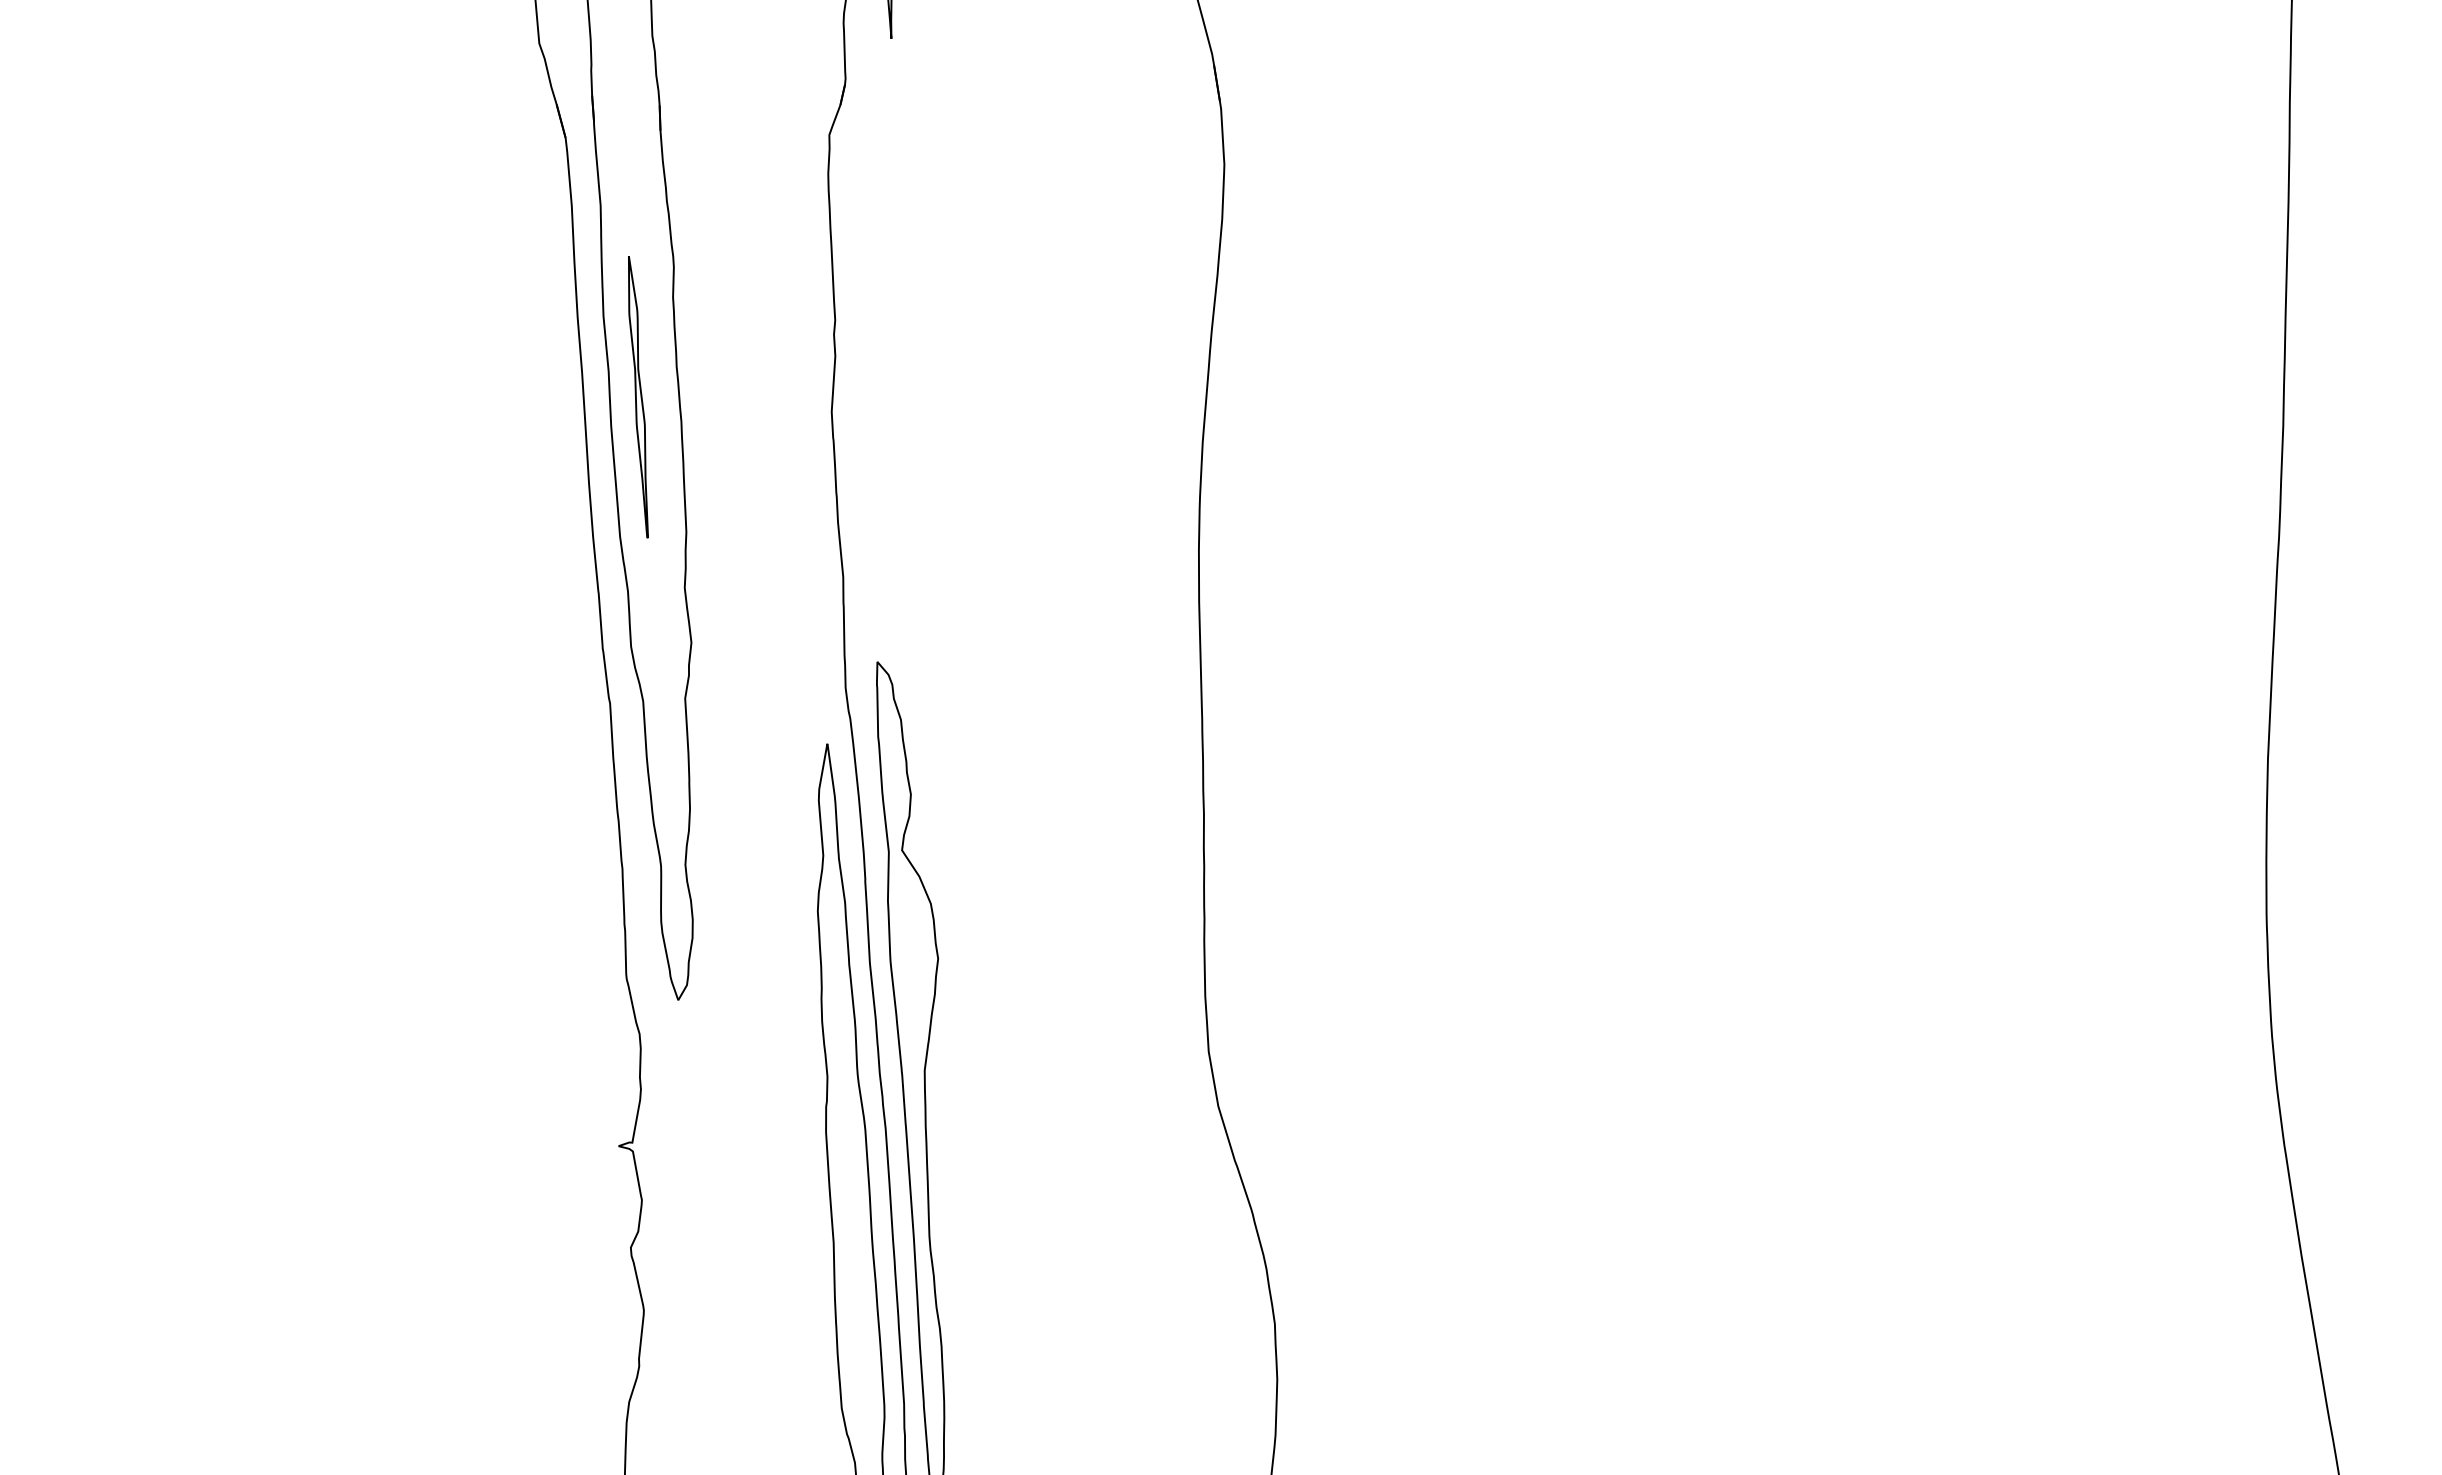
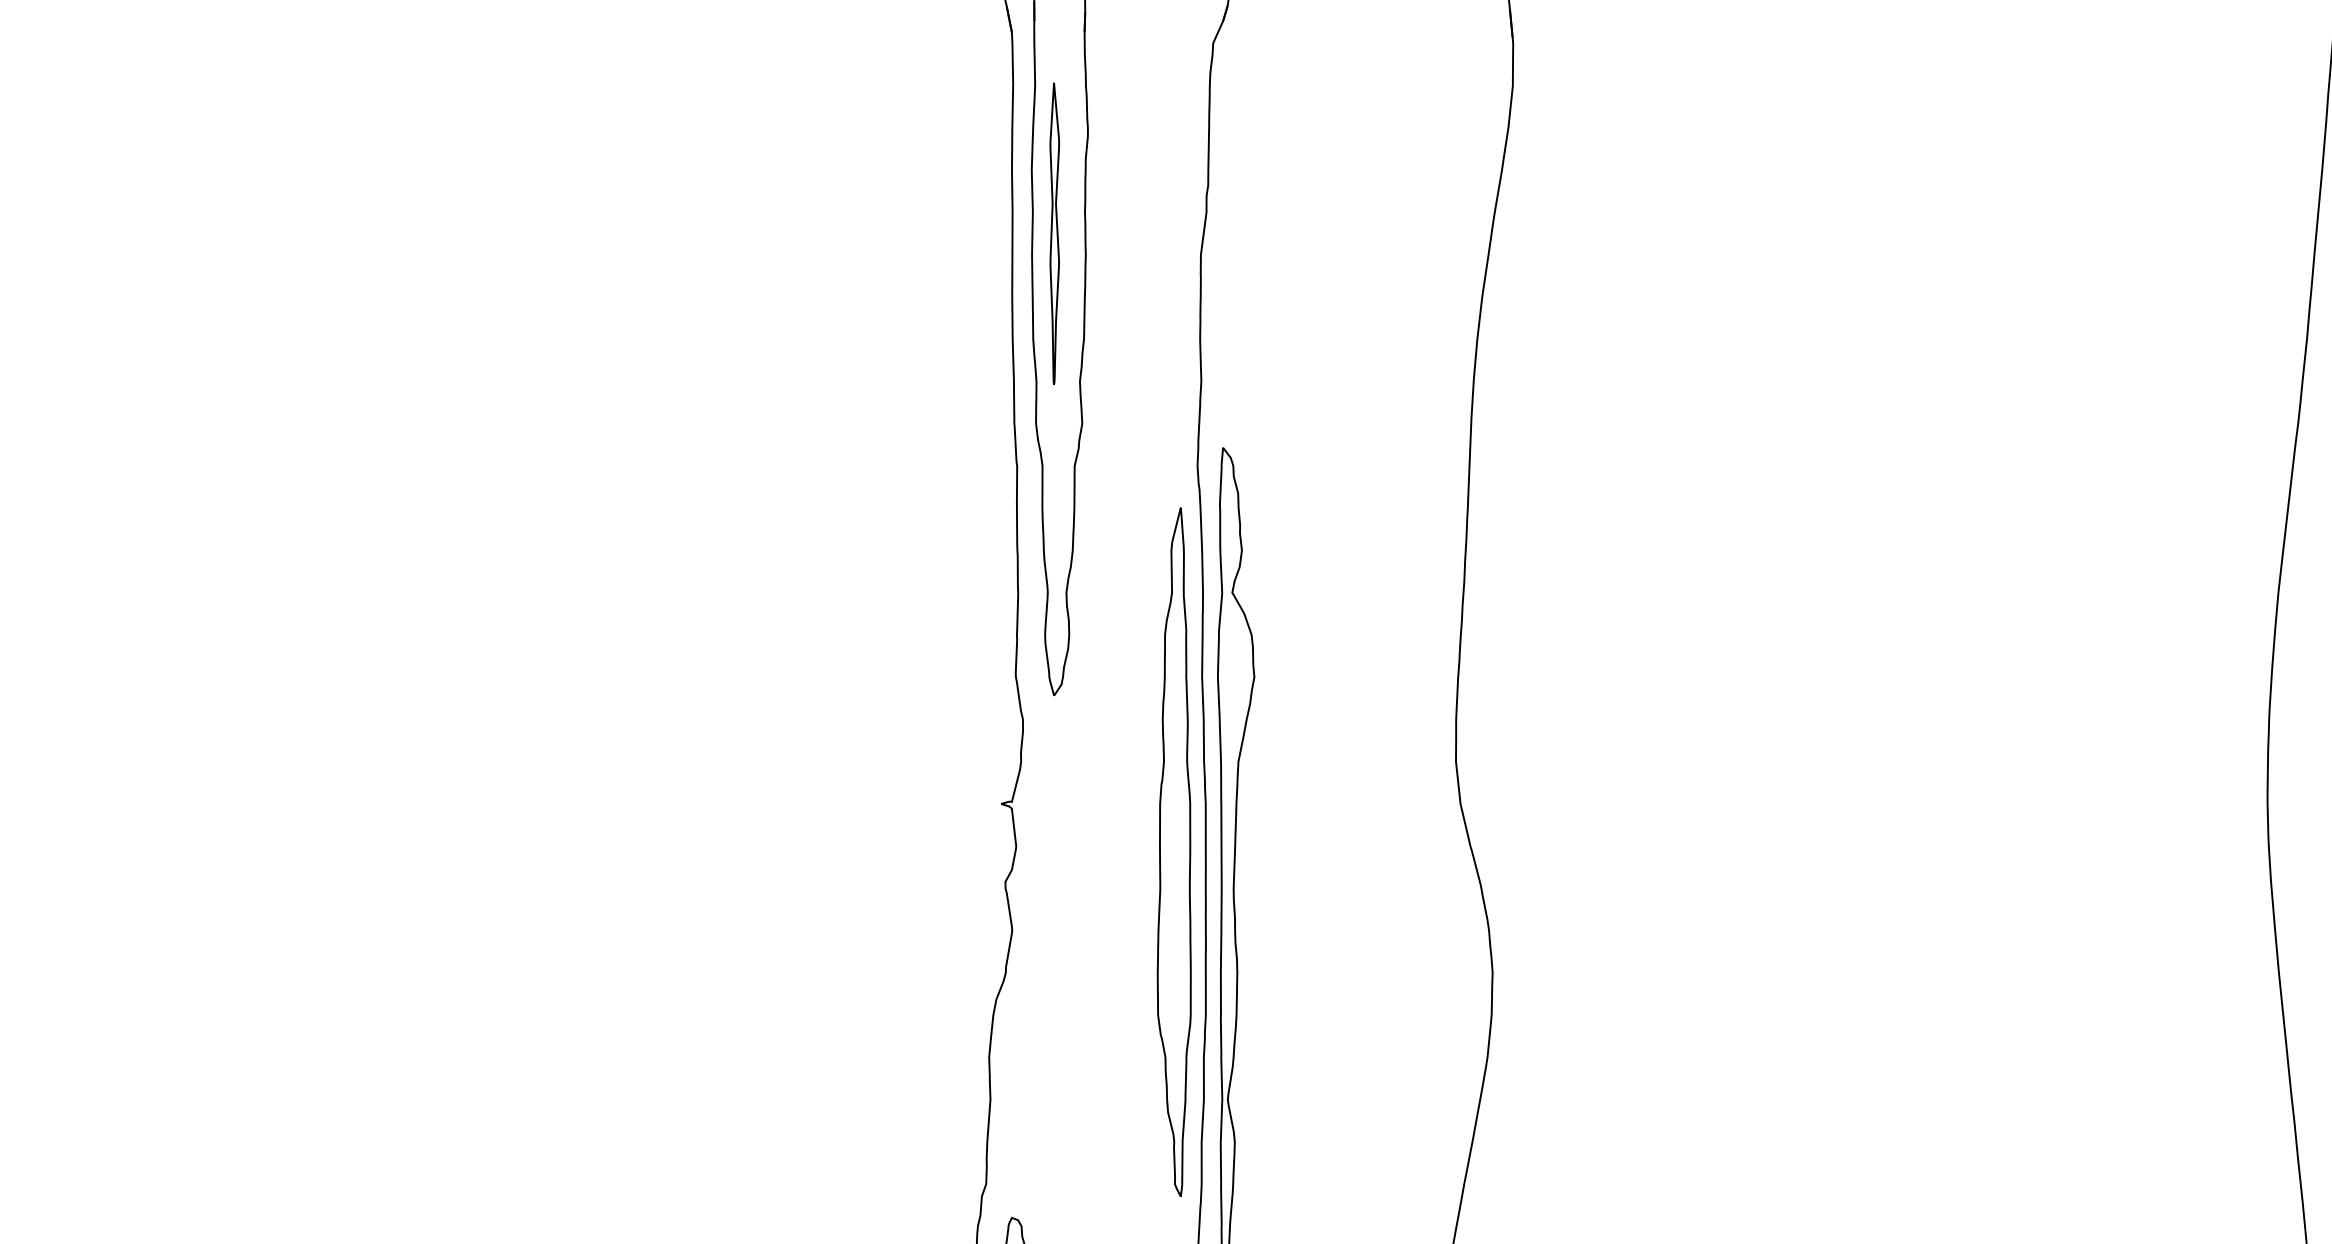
part: (638, 396) -> (1054, 233), size x1.4

